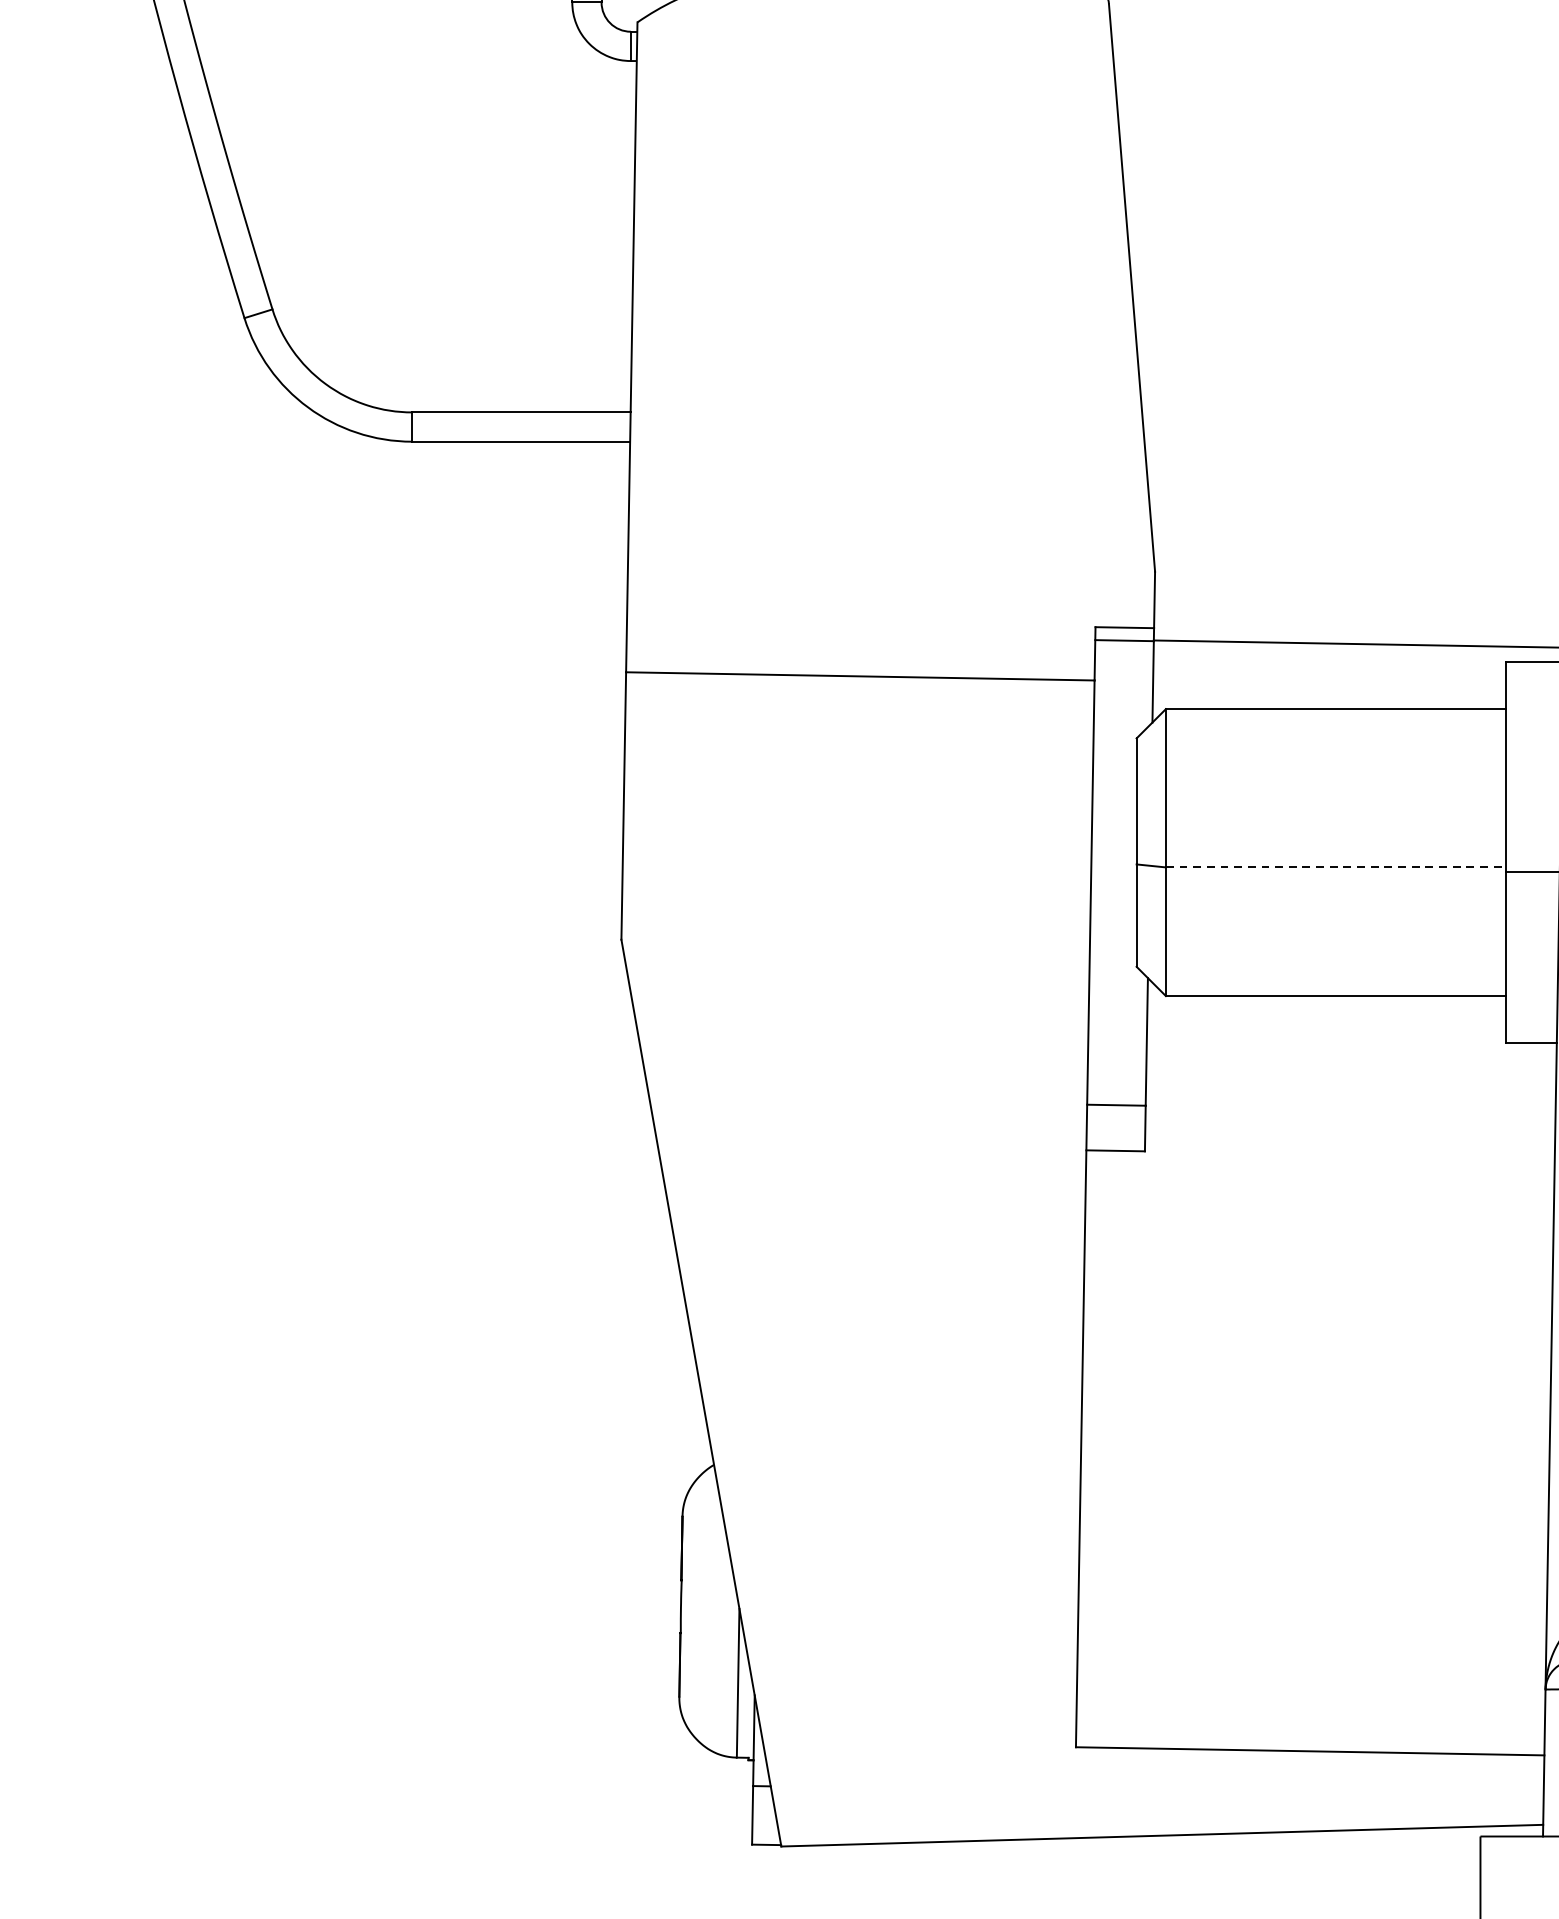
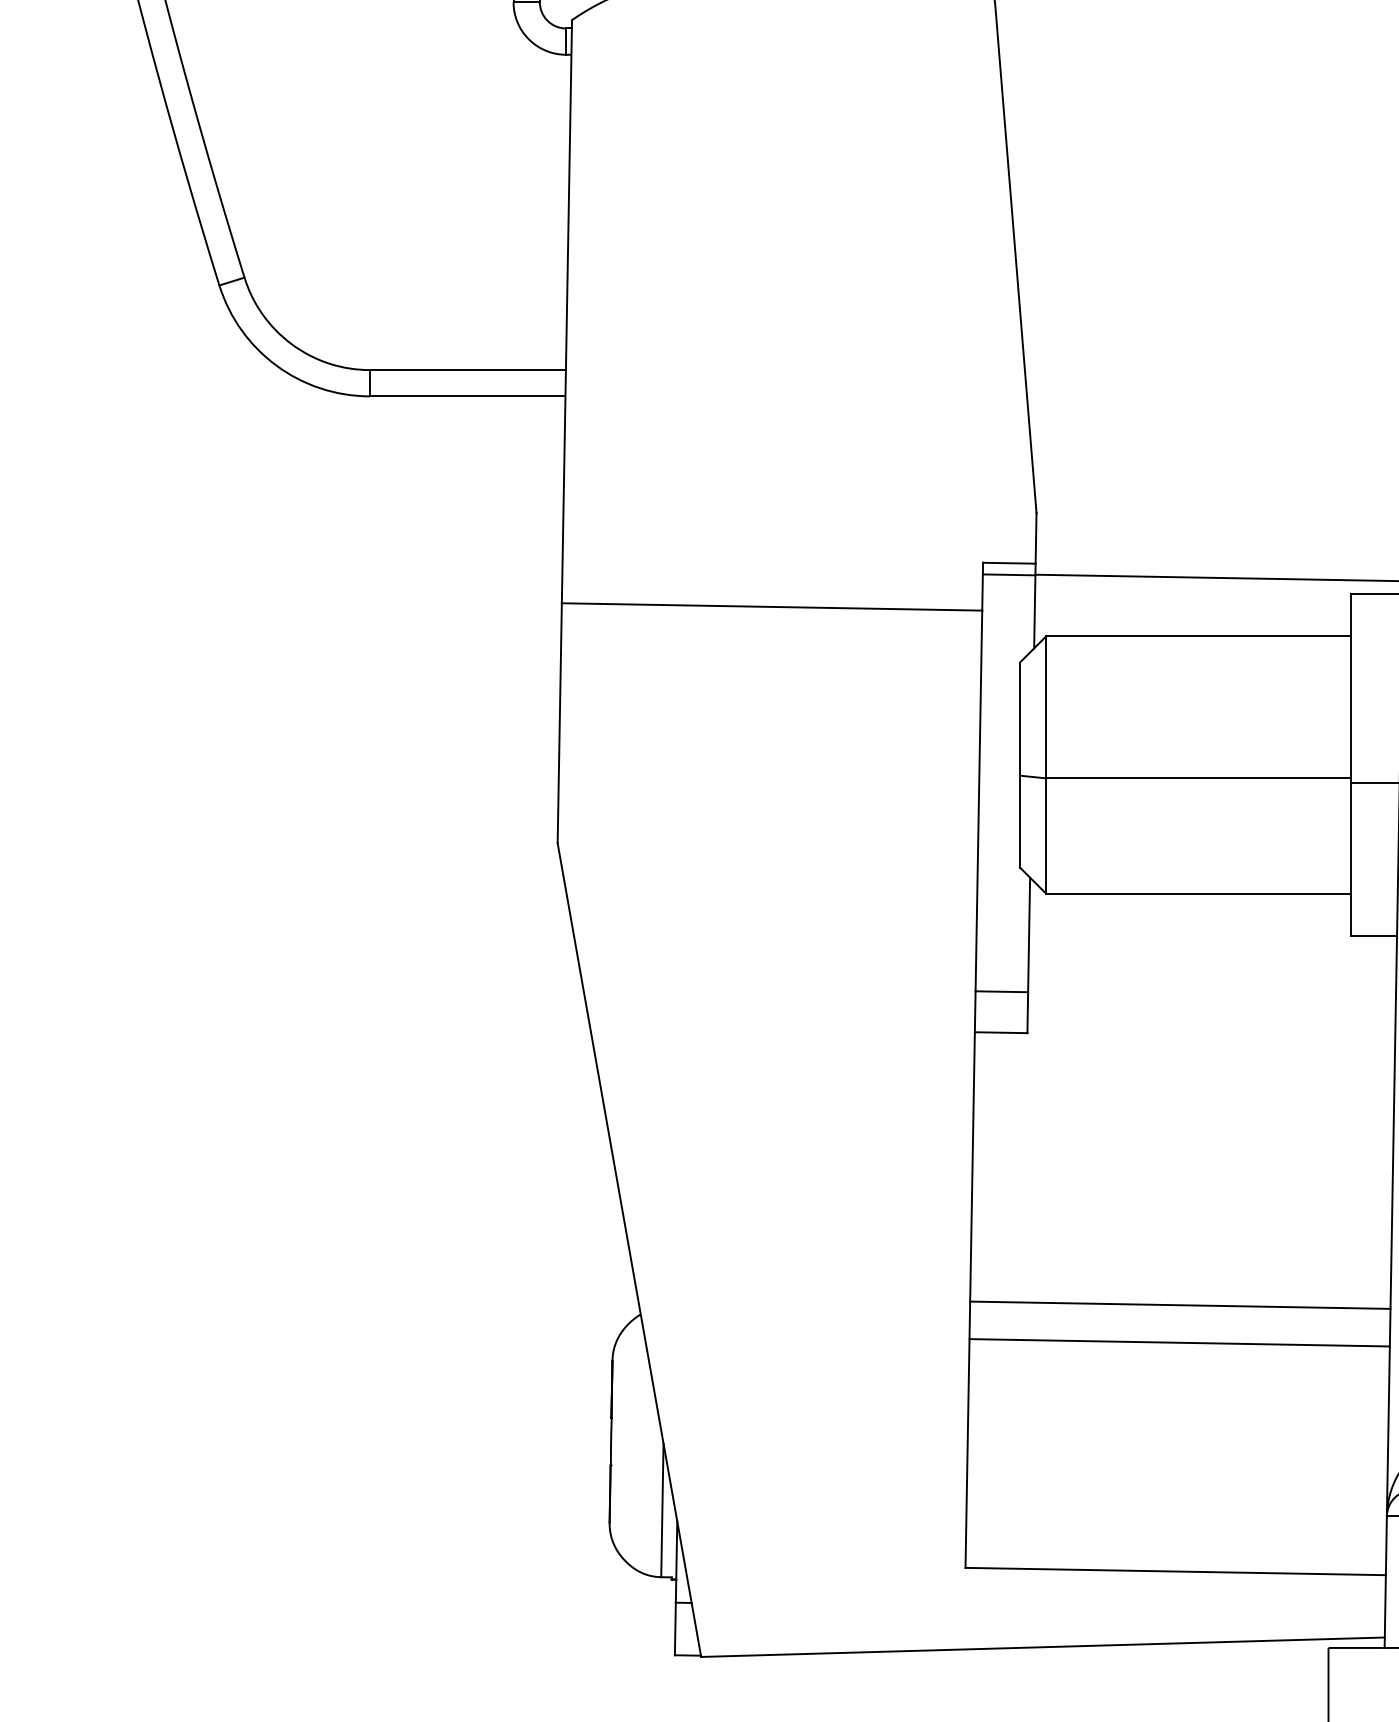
line: (1336, 867) -> (1199, 778), dashed -> solid
line: (1315, 1453) -> (1180, 1304), added
line: (1314, 1496) -> (1179, 1342), added

